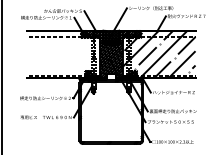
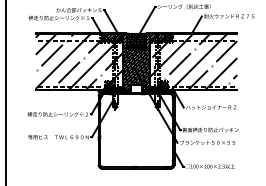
hatch: (62, 54) -> (78, 61), added

